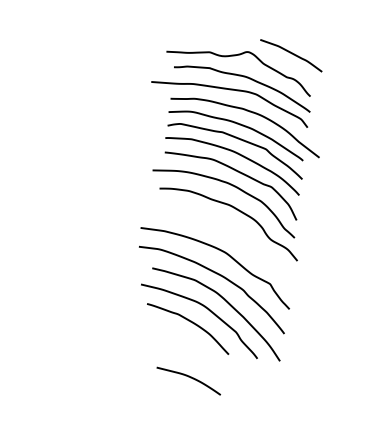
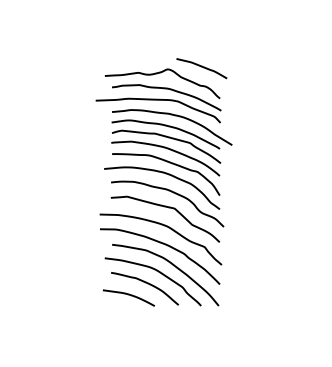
curve: (229, 229) -> (168, 208), added
curve: (188, 377) -> (128, 295), moved

